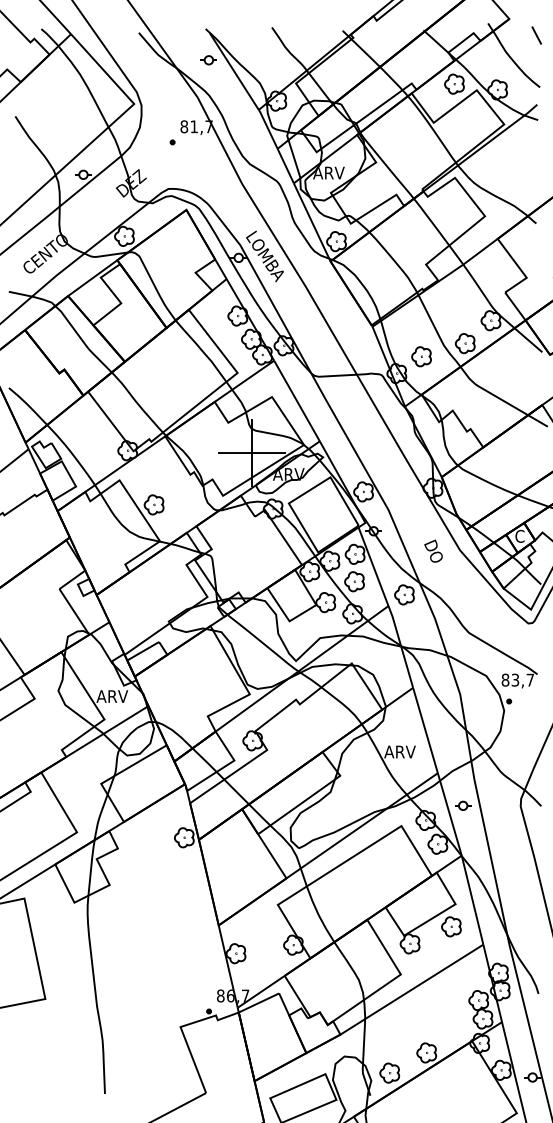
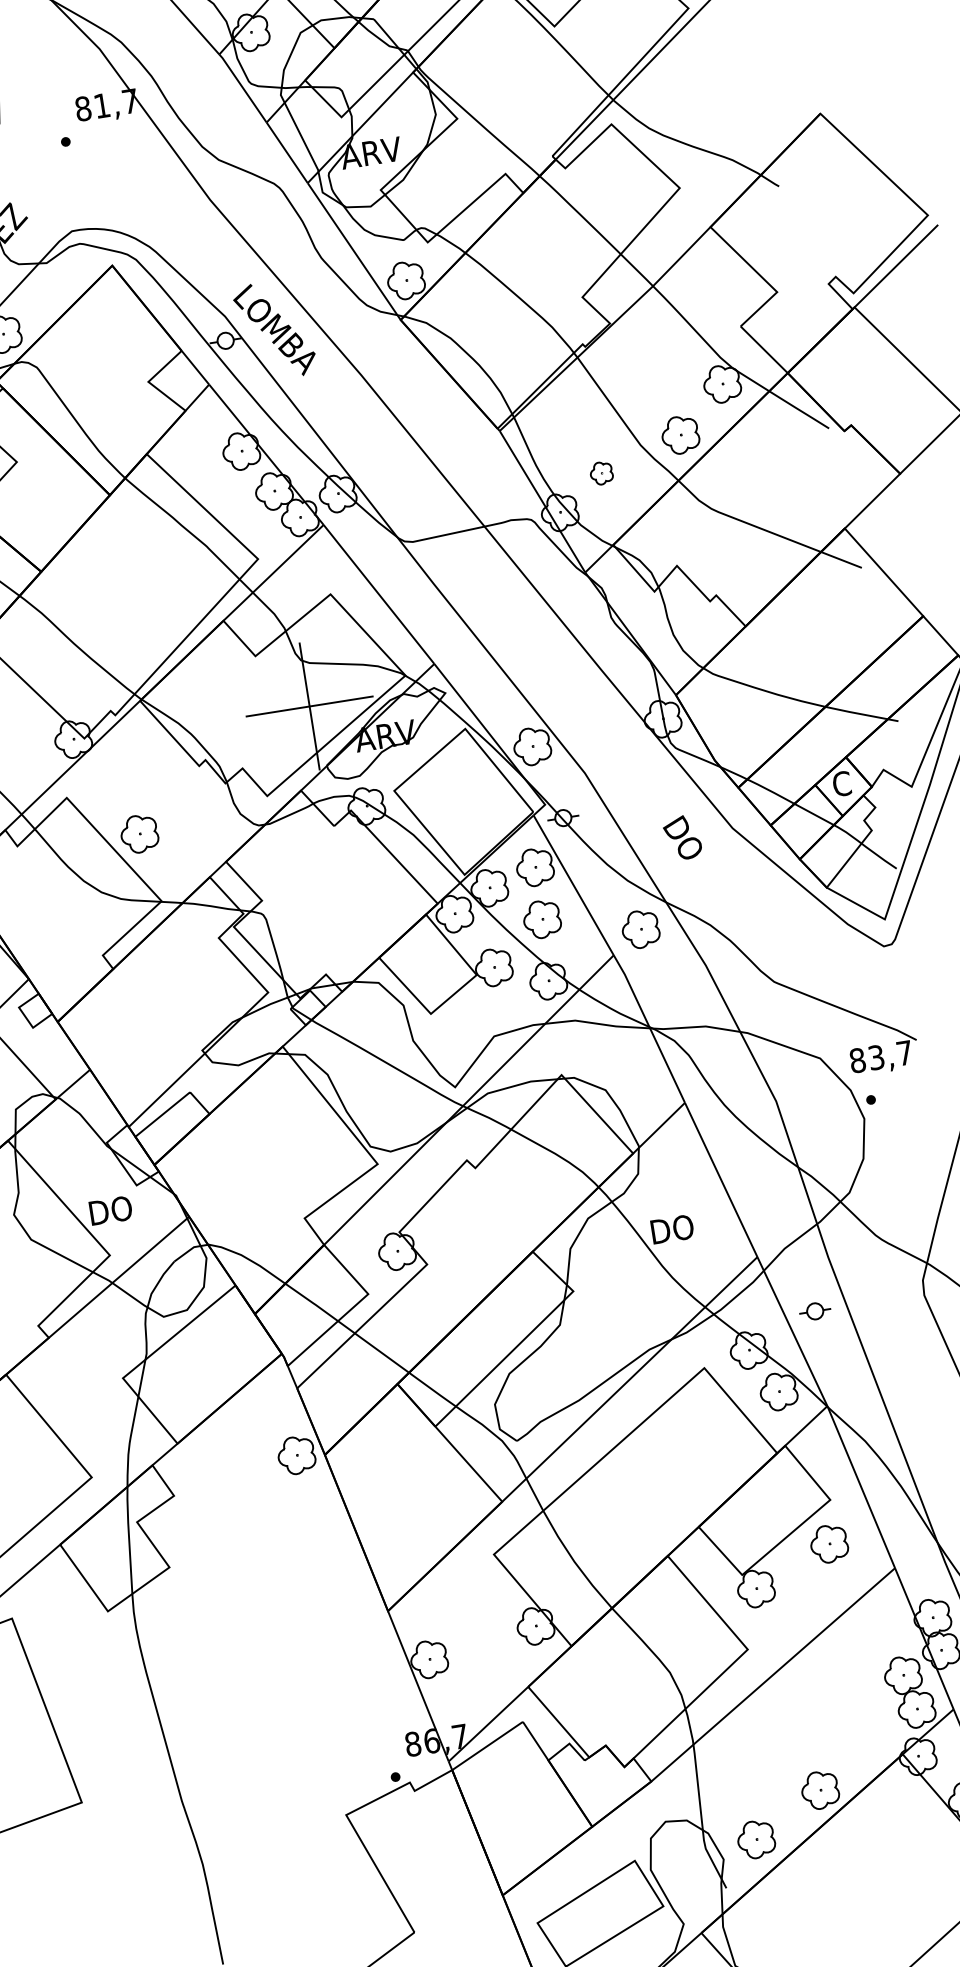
part: (421, 356) -> (601, 472), size x0.6
text: (112, 696) -> (118, 1209), ARV -> DO
text: (399, 751) -> (678, 1227), ARV -> DO

